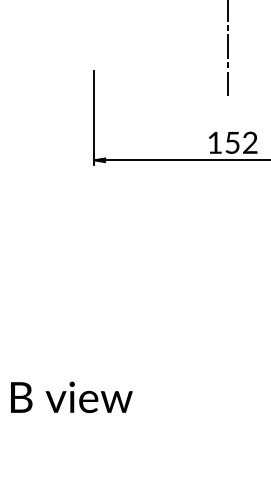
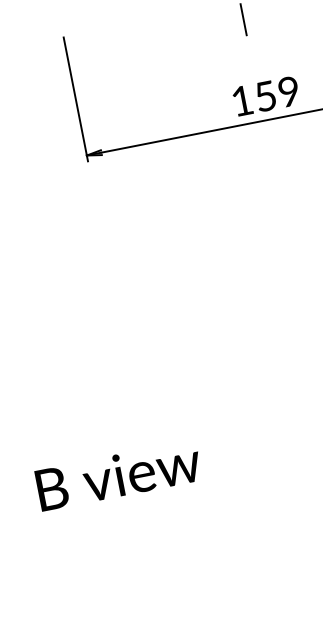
text: (250, 142) -> (289, 91), 152 -> 159

